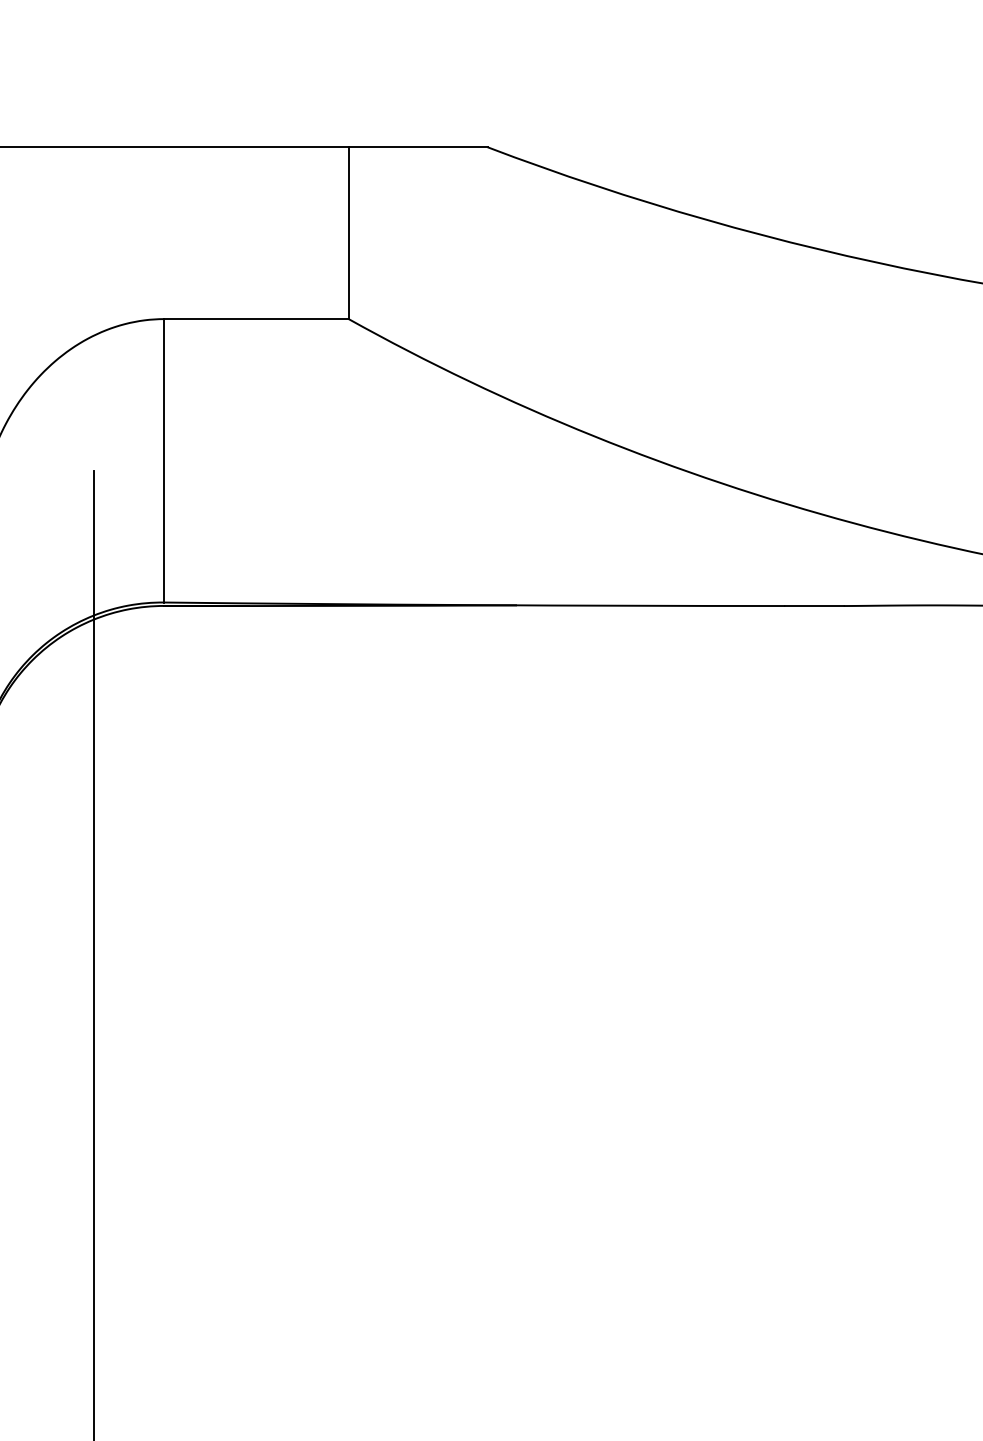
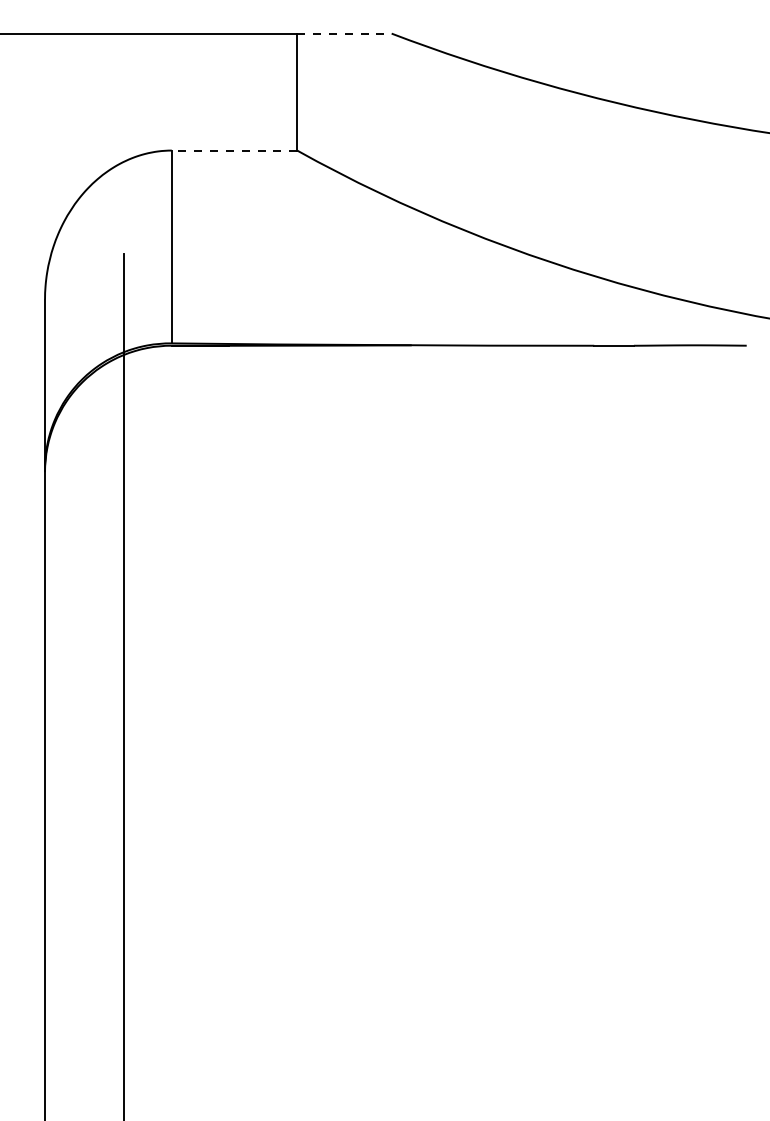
line: (418, 147) -> (344, 33), solid -> dashed
line: (256, 318) -> (234, 150), solid -> dashed

